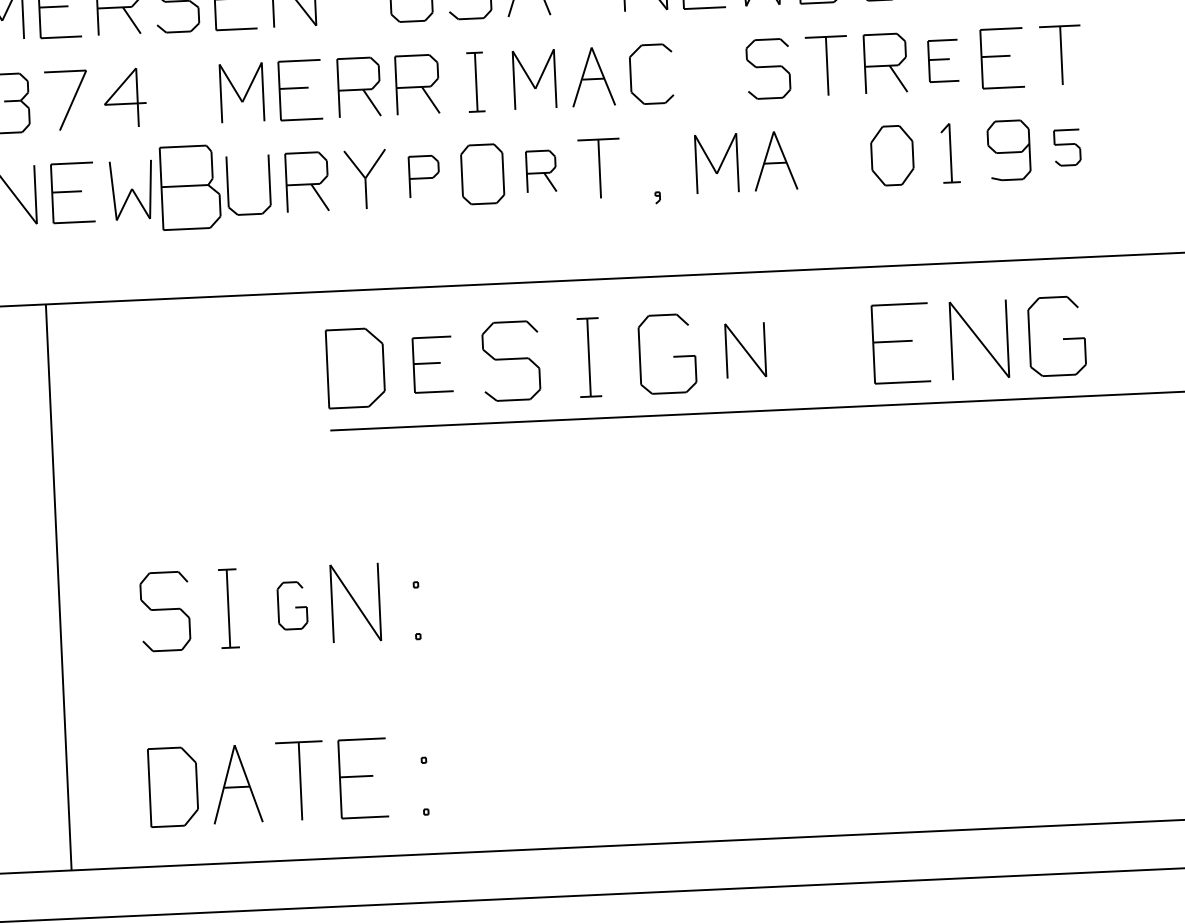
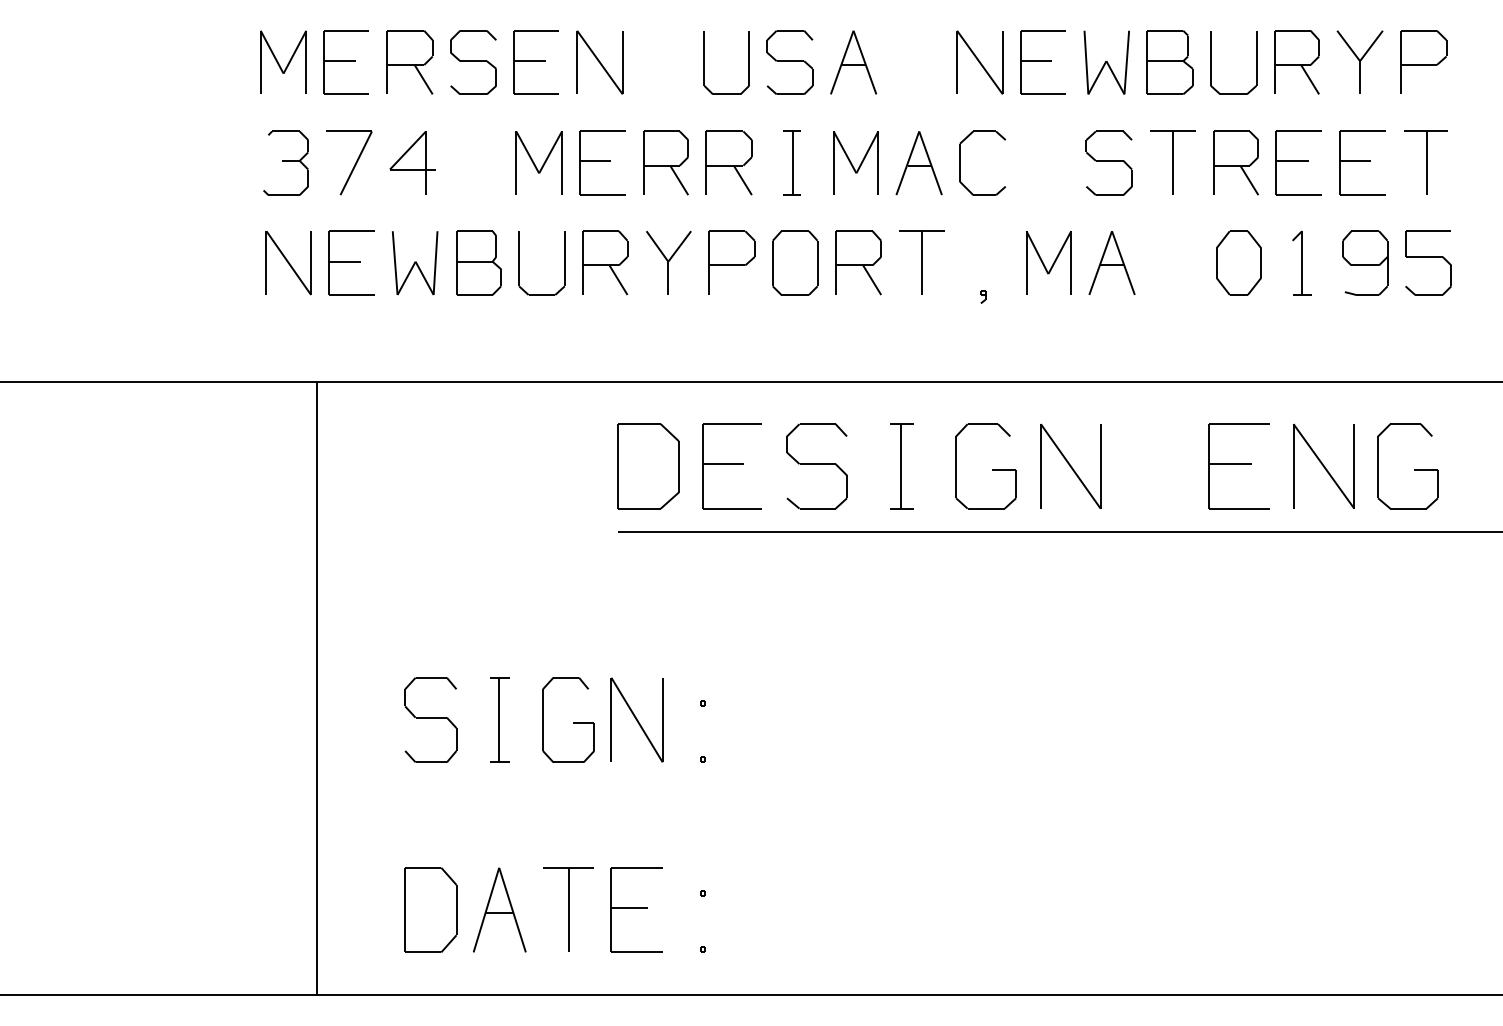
part: (943, 60) -> (1298, 162), size x1.43
part: (1067, 147) -> (1428, 262), size x1.67
part: (541, 171) -> (858, 262), size x1.43
part: (423, 176) -> (731, 262), size x1.43
part: (190, 187) -> (478, 262), size x0.71
part: (745, 349) -> (1070, 465), size x1.43
part: (432, 364) -> (731, 466), size x1.43
part: (292, 605) -> (568, 719), size x1.67

